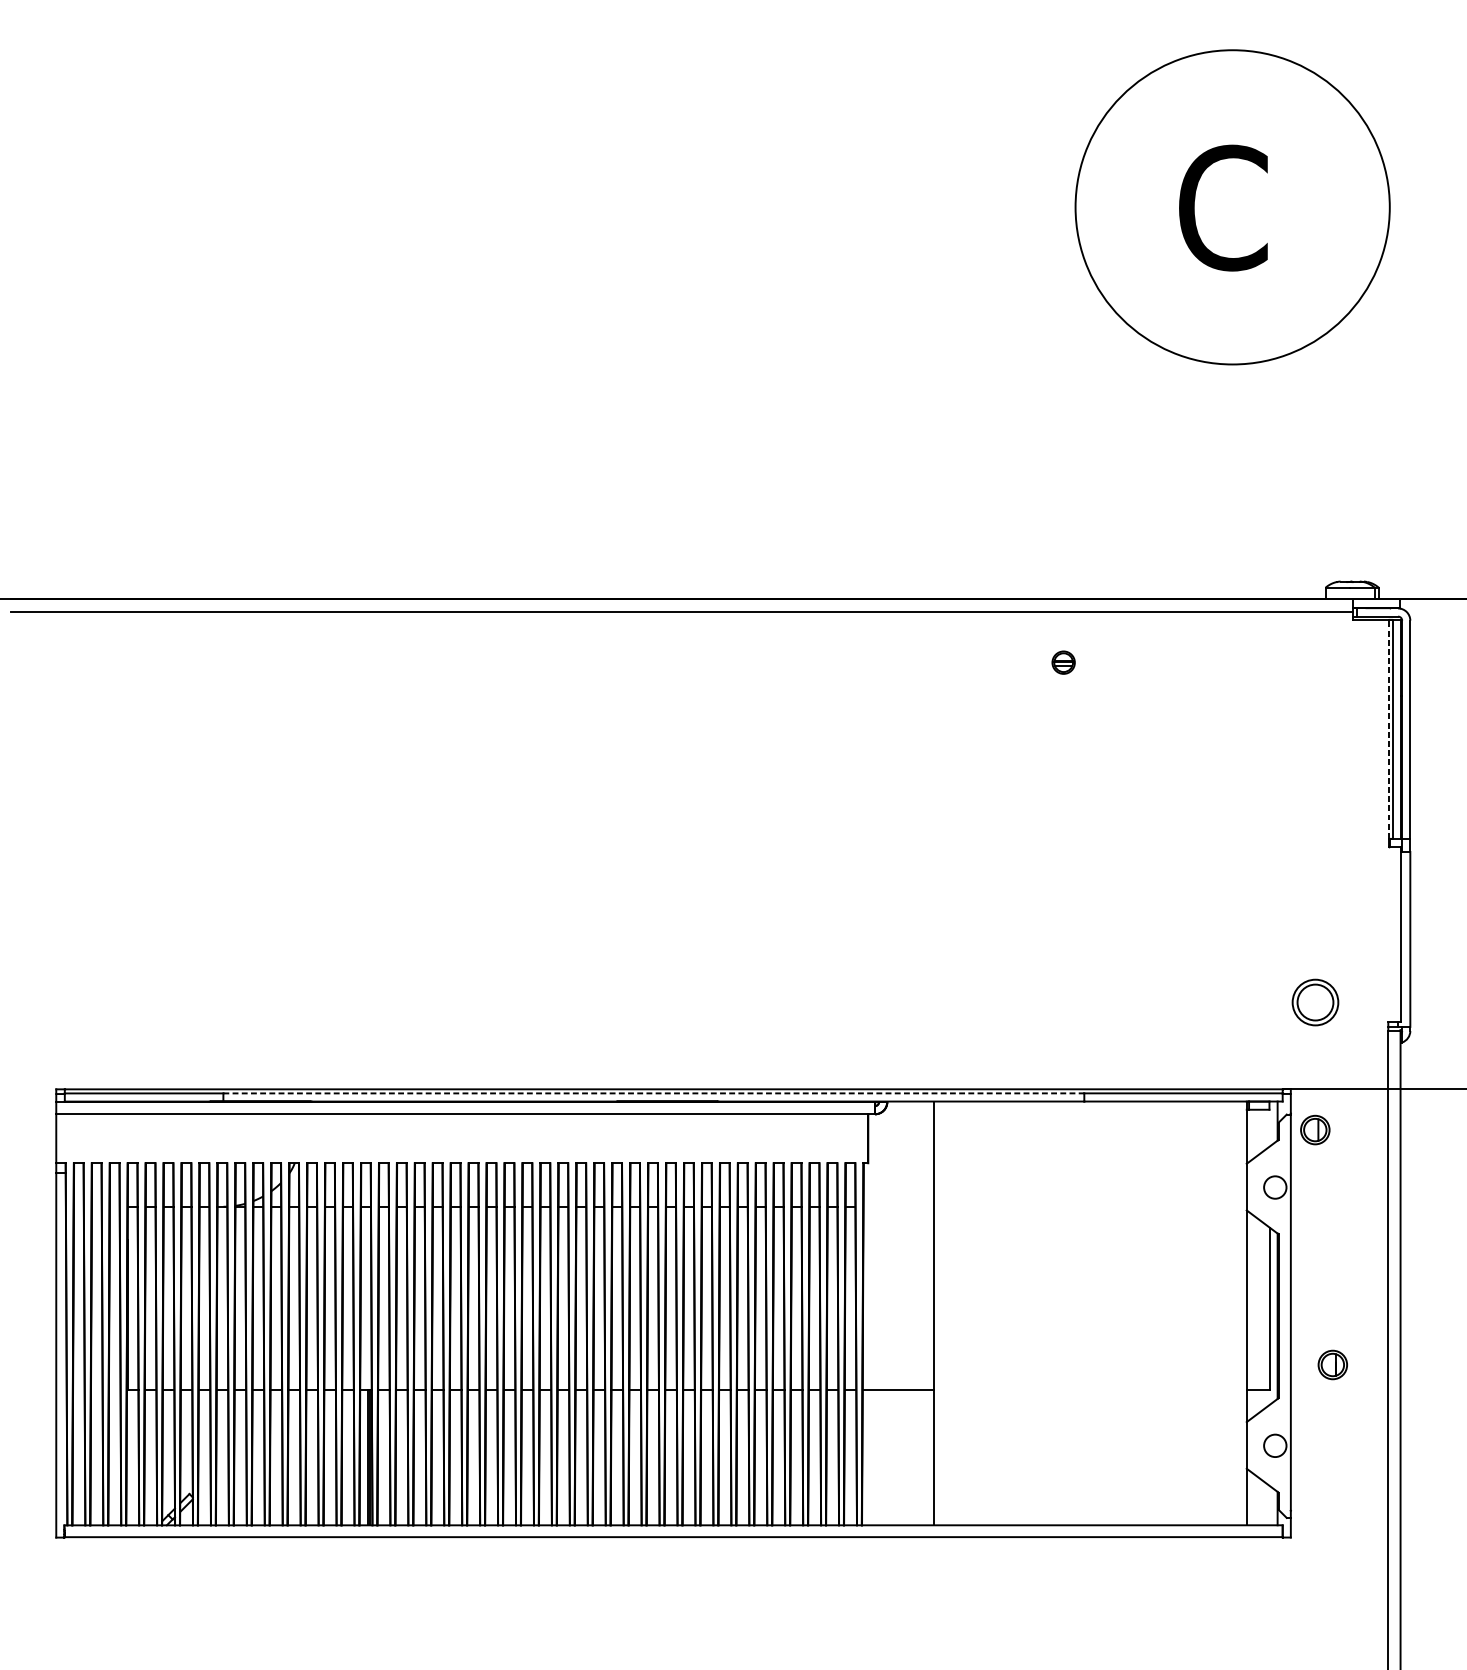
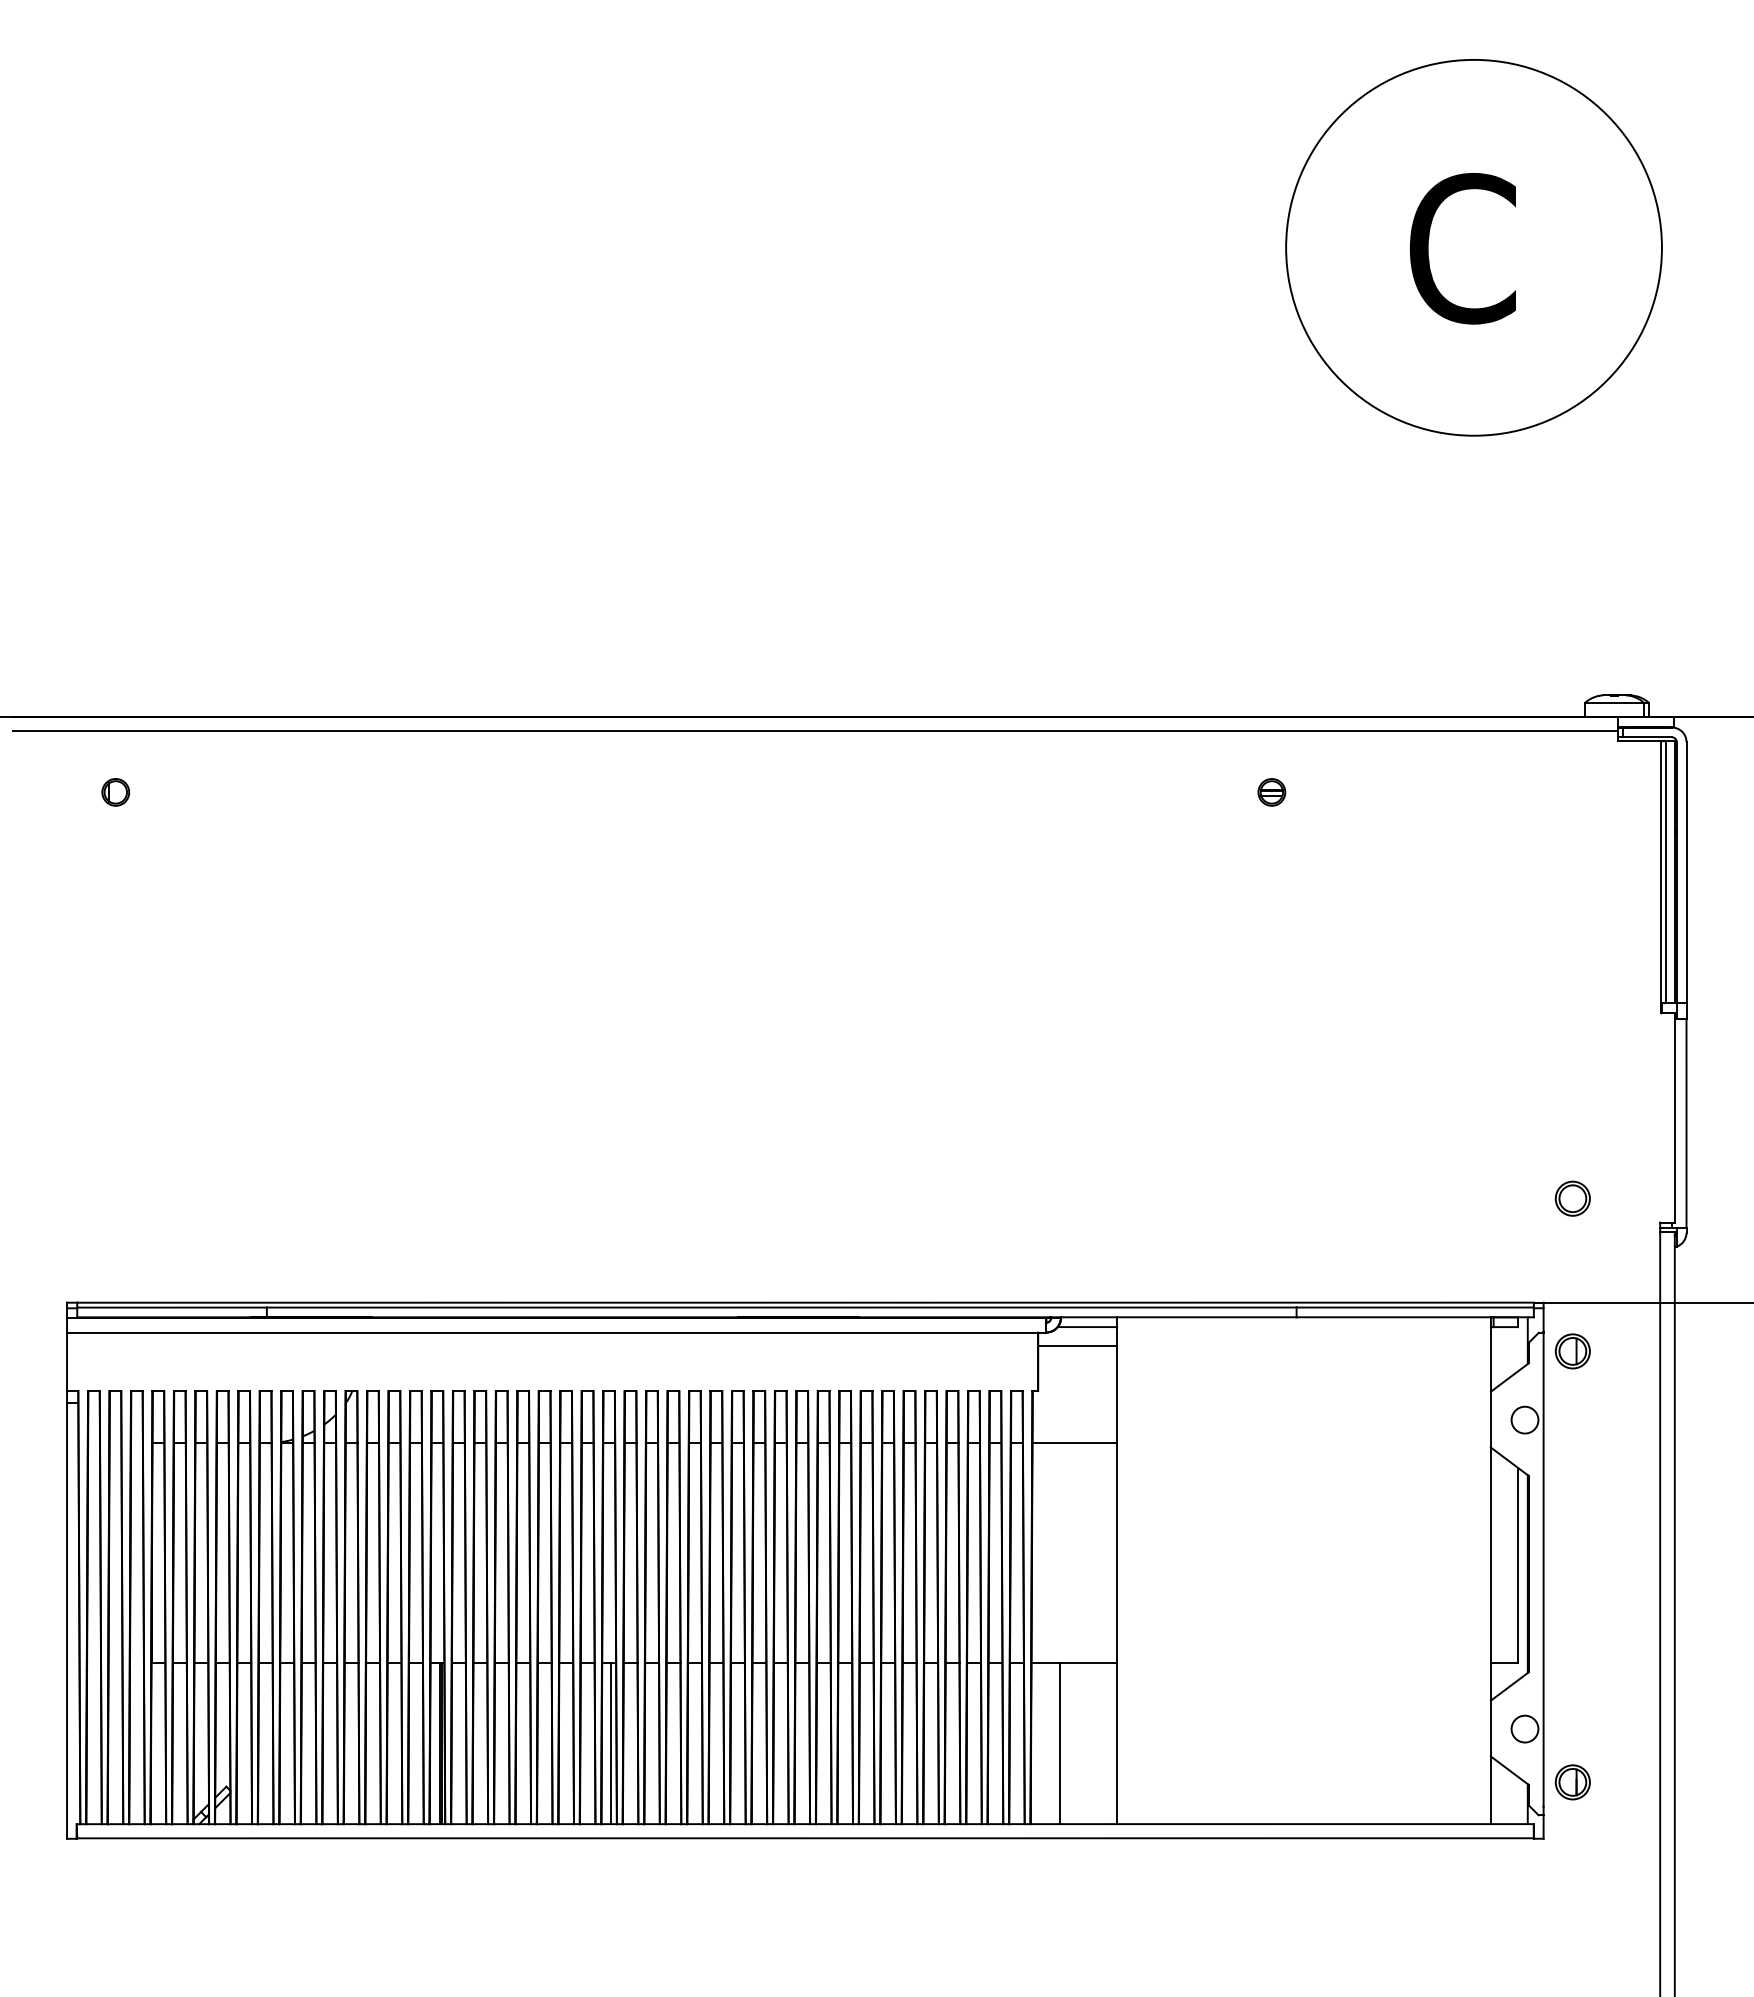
part: (96, 662) -> (115, 792), added
line: (1388, 729) -> (1660, 872), dashed -> solid
part: (1315, 1002) -> (1572, 1198), size x0.62
line: (653, 1093) -> (781, 1307), dashed -> solid
line: (909, 1110) -> (1087, 1327), added
line: (901, 1125) -> (1077, 1345), added
line: (898, 1207) -> (1074, 1443), added
part: (1332, 1365) -> (1572, 1782), moved
line: (510, 1457) -> (610, 1743), added
line: (886, 1457) -> (1059, 1743), added

